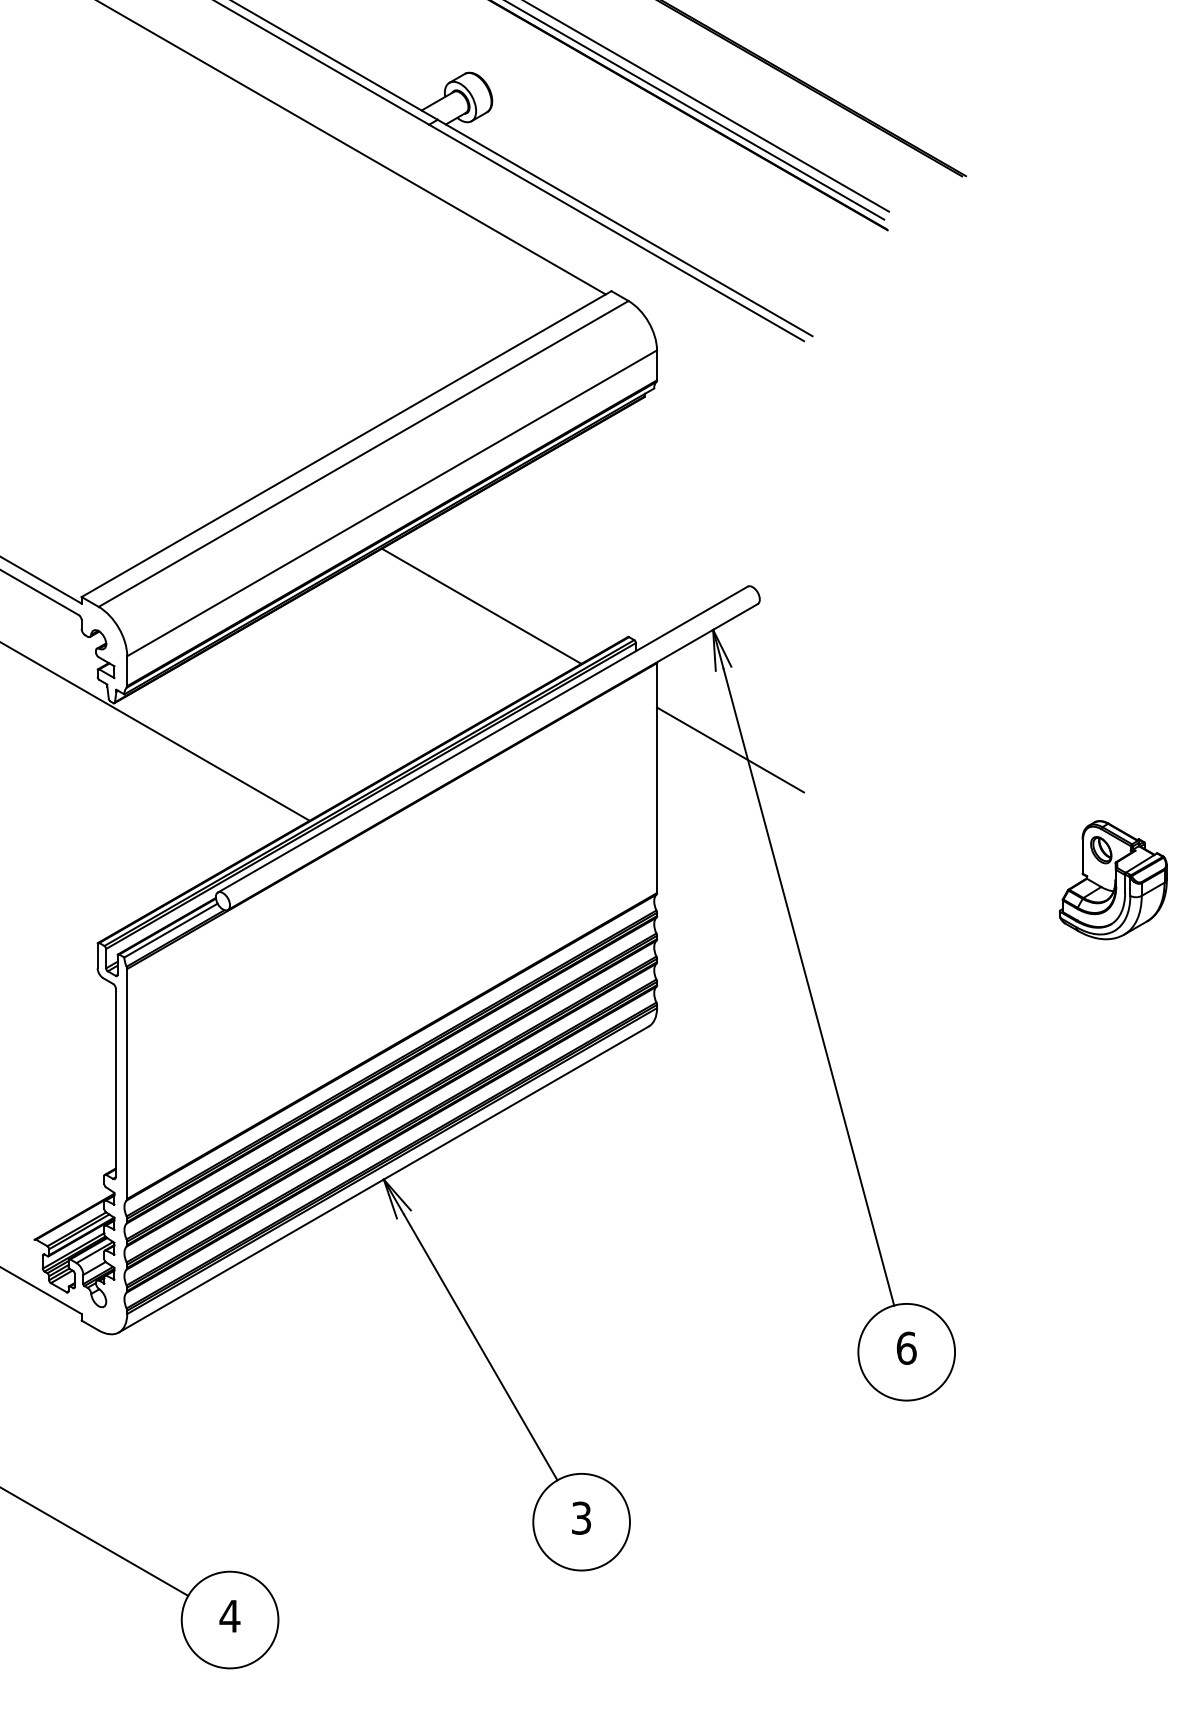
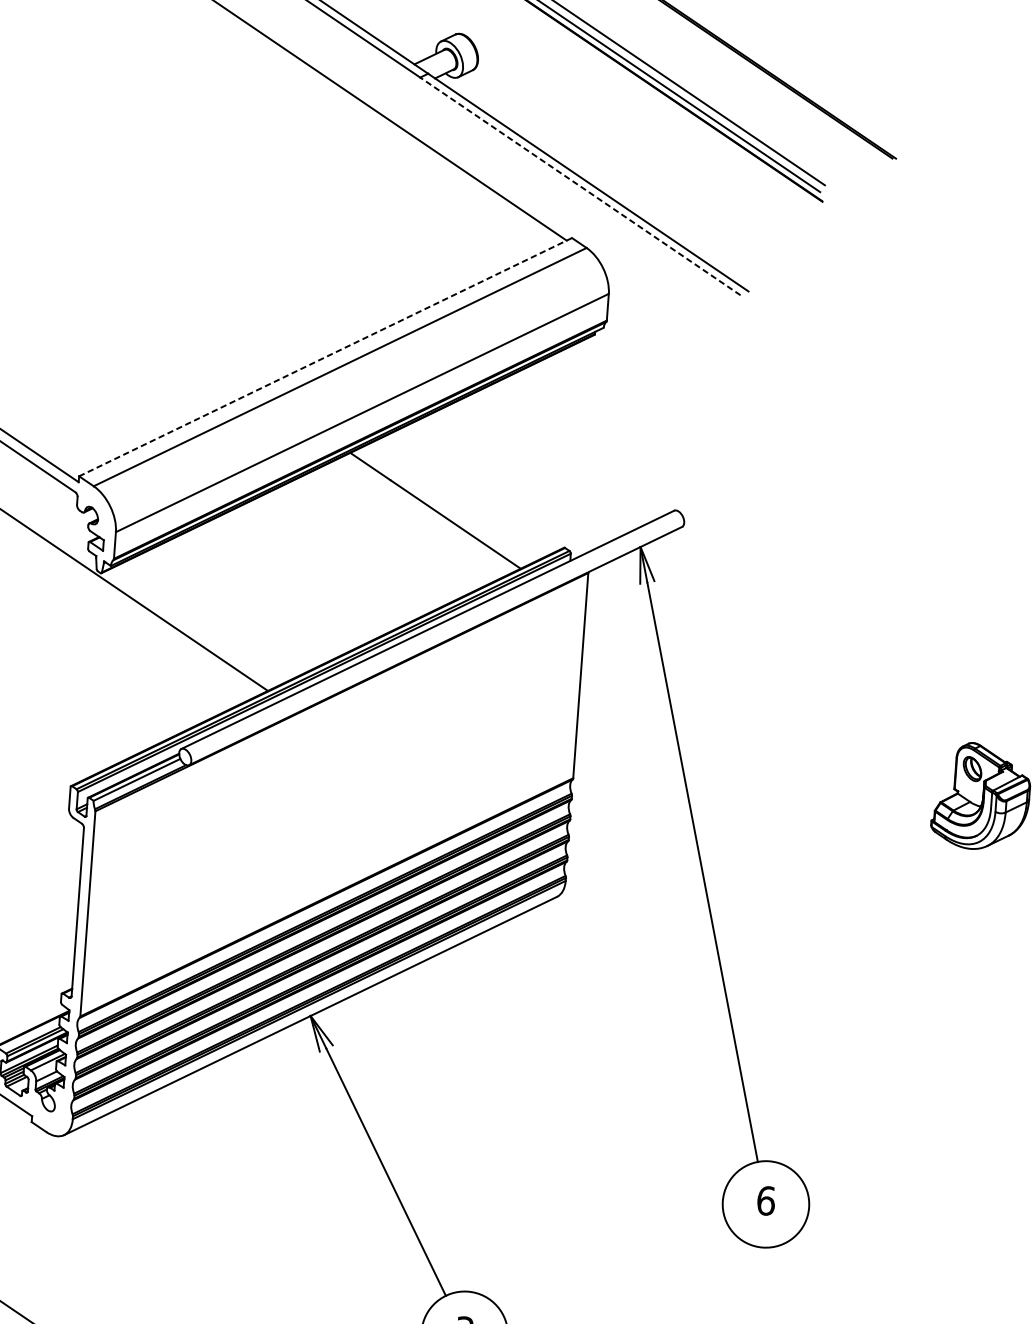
line: (616, 232) -> (580, 186), solid -> dashed
line: (346, 444) -> (325, 357), solid -> dashed
line: (730, 749) -> (648, 654), removed

